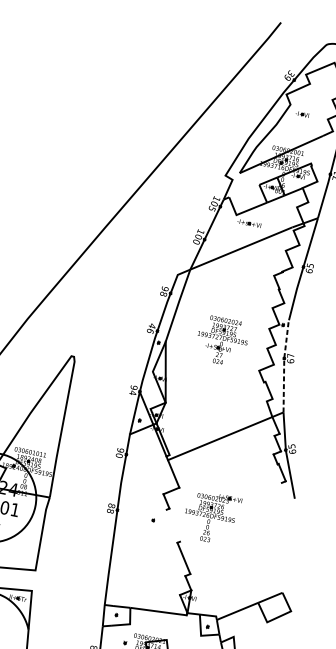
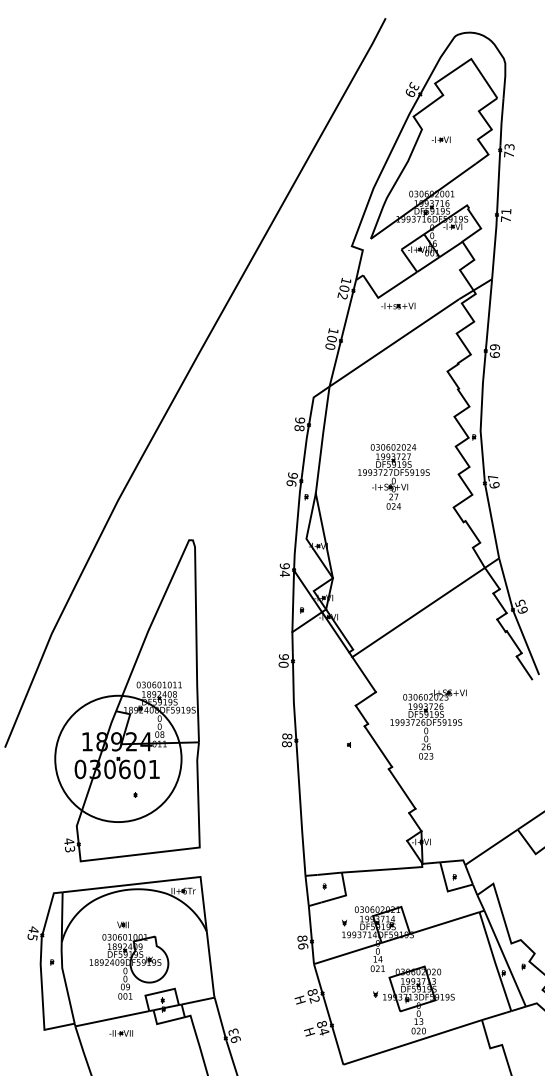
text: (212, 208) -> (342, 295), 105 -> 102
text: (310, 265) -> (494, 347), 65 -> 69
text: (152, 325) -> (292, 475), 46 -> 96
line: (284, 365) -> (486, 492), dashed -> solid
line: (285, 491) -> (524, 667), added
line: (173, 525) -> (378, 746), added

